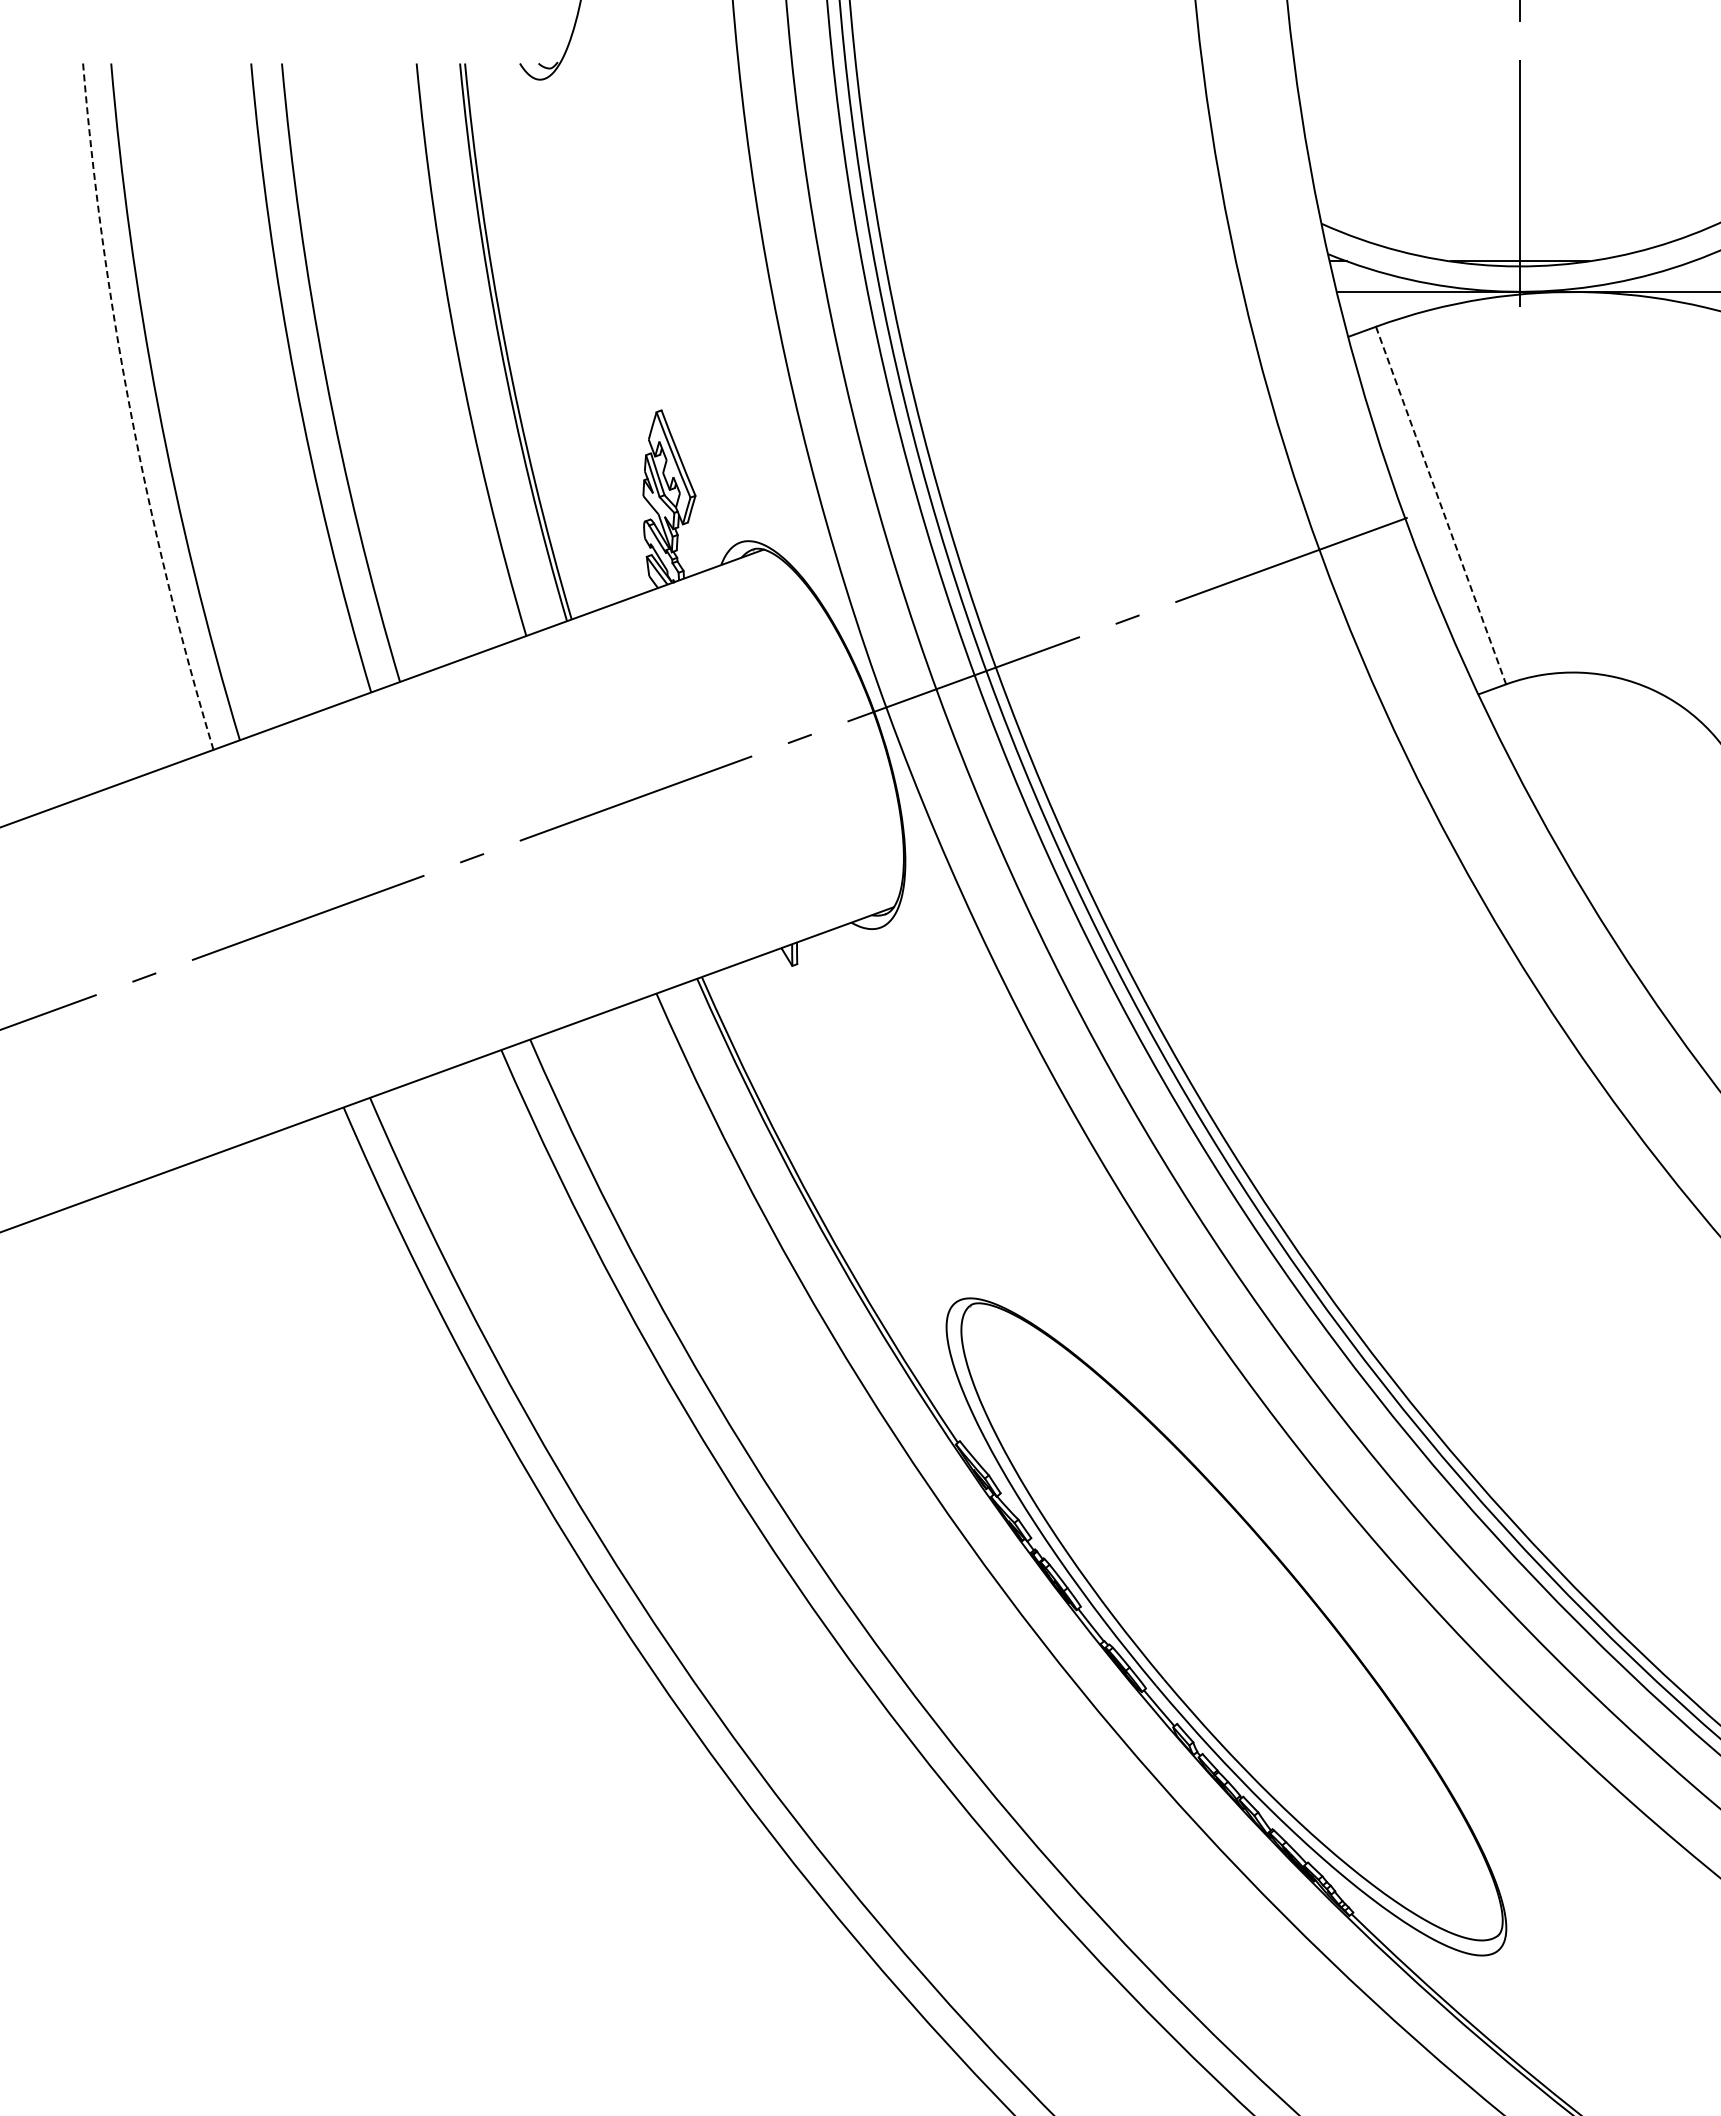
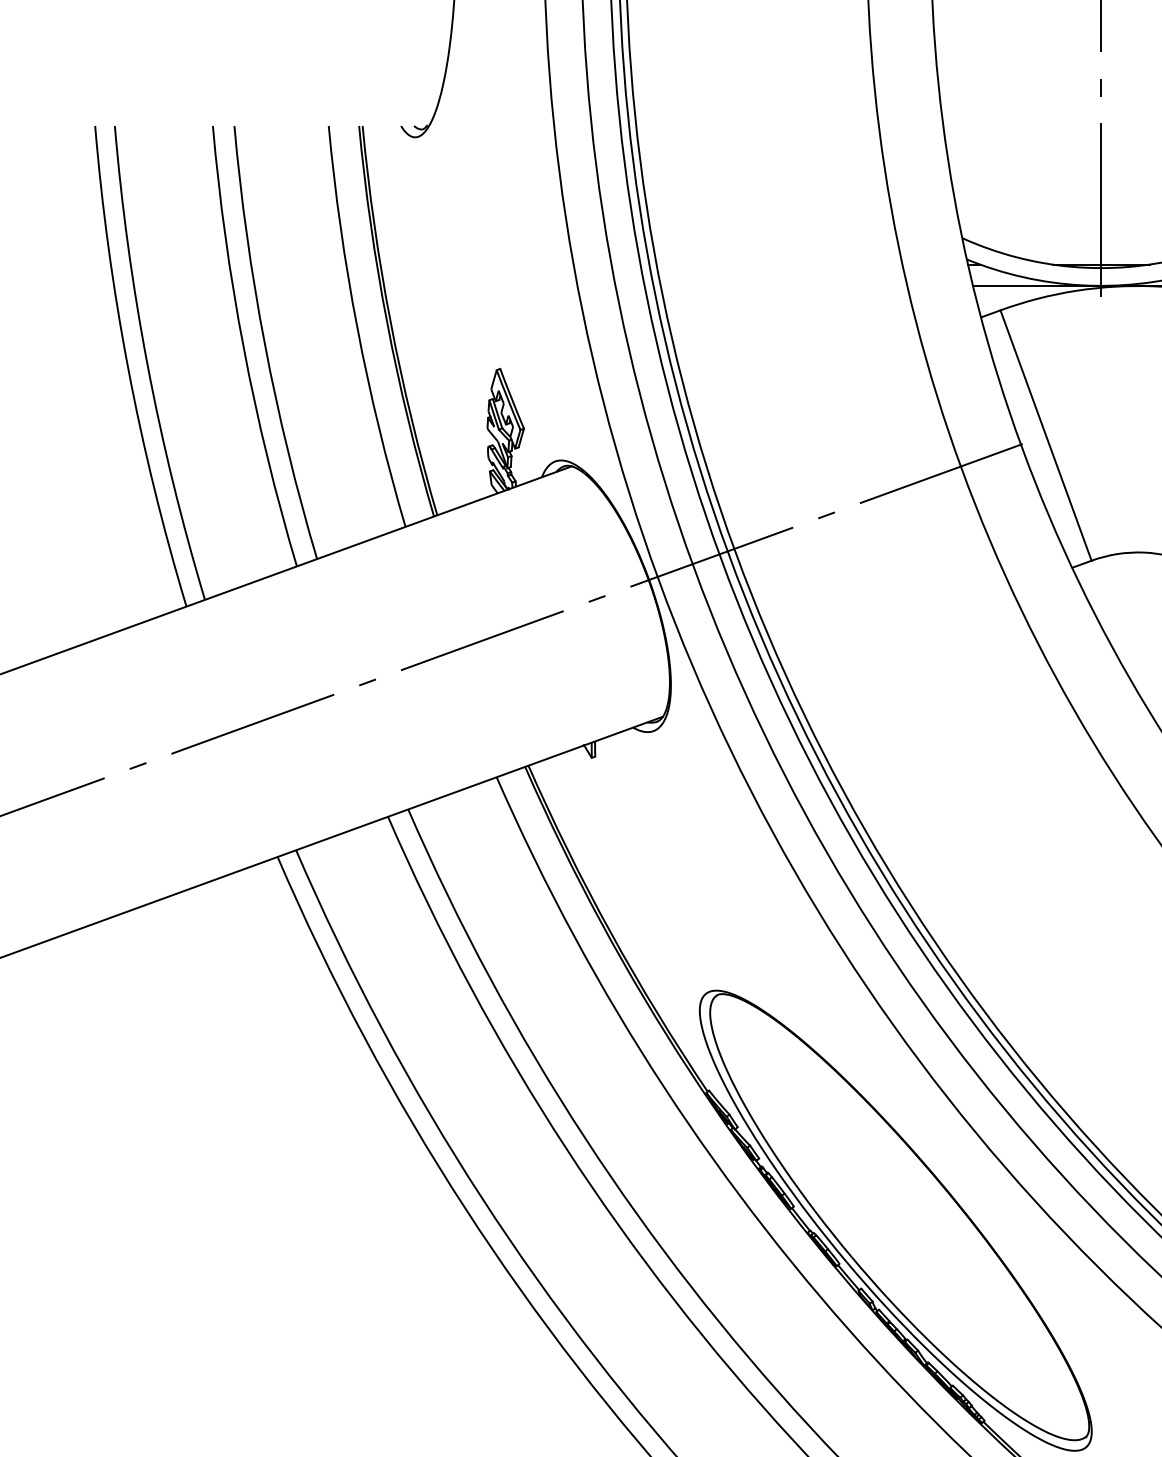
arc: (130, 410) -> (128, 368), dashed -> solid
line: (1441, 506) -> (1046, 436), dashed -> solid

